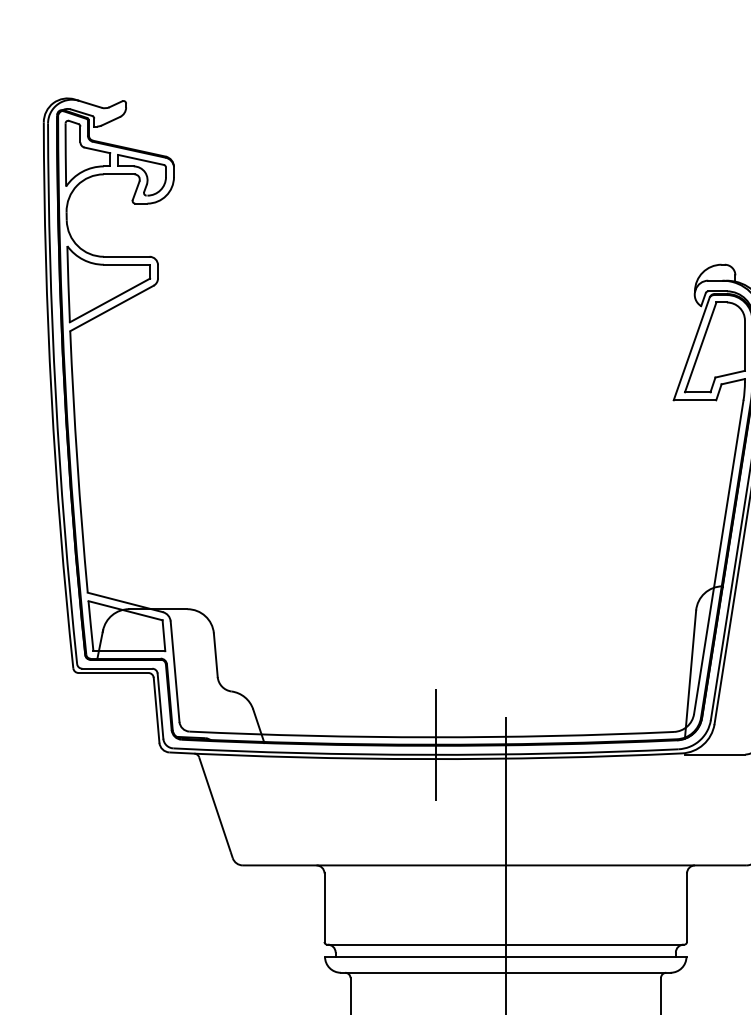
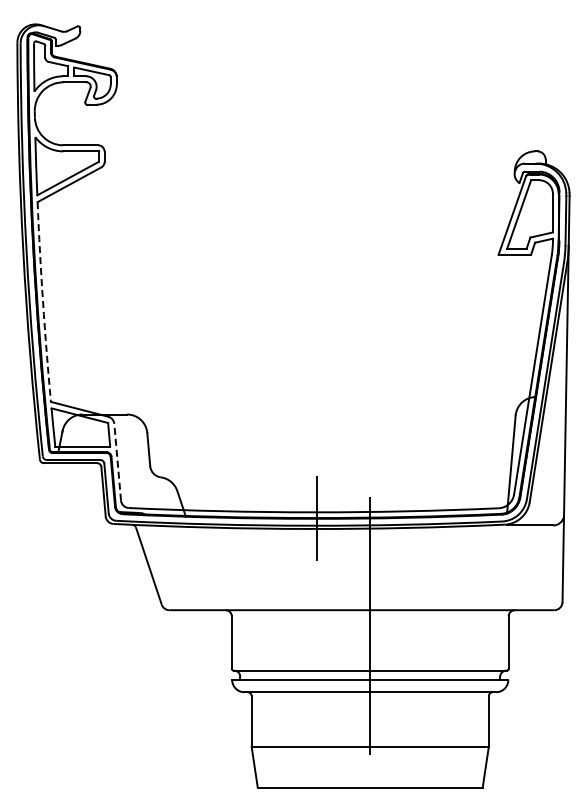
arc: (77, 462) -> (43, 302), solid -> dashed
line: (174, 672) -> (117, 462), solid -> dashed

